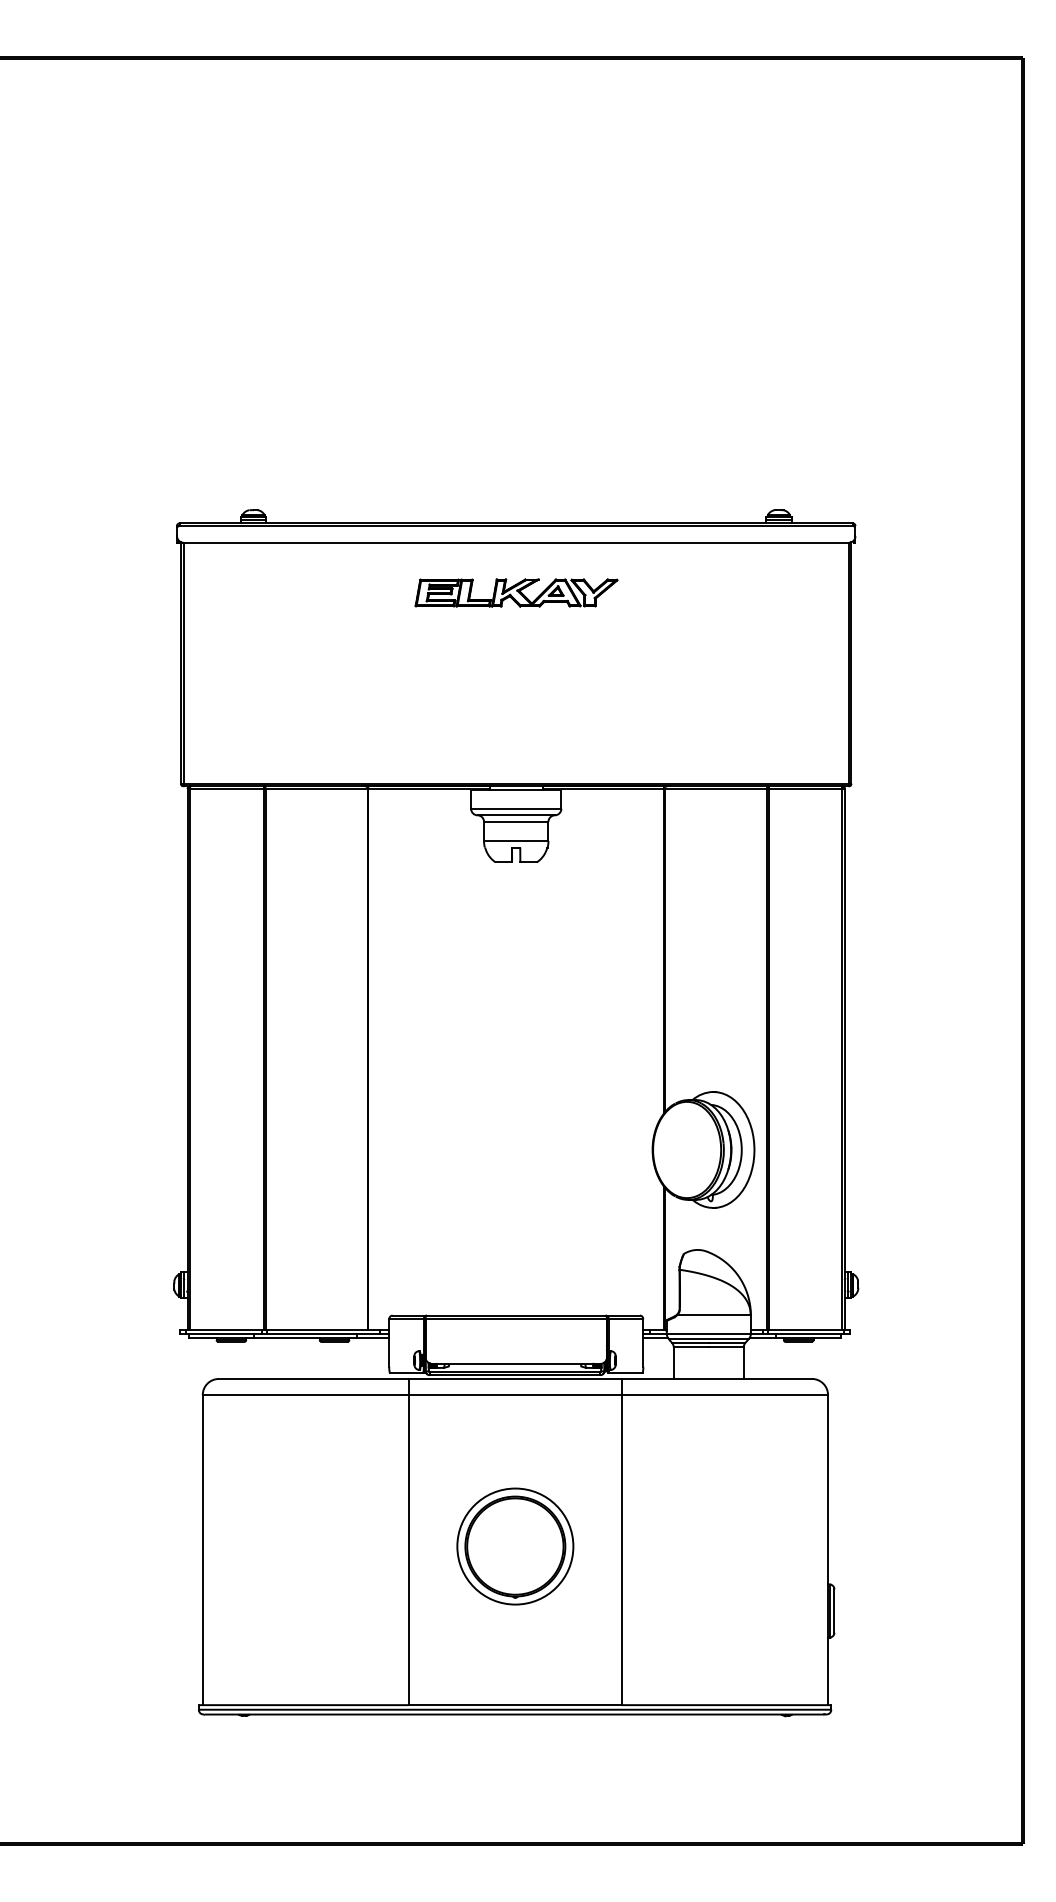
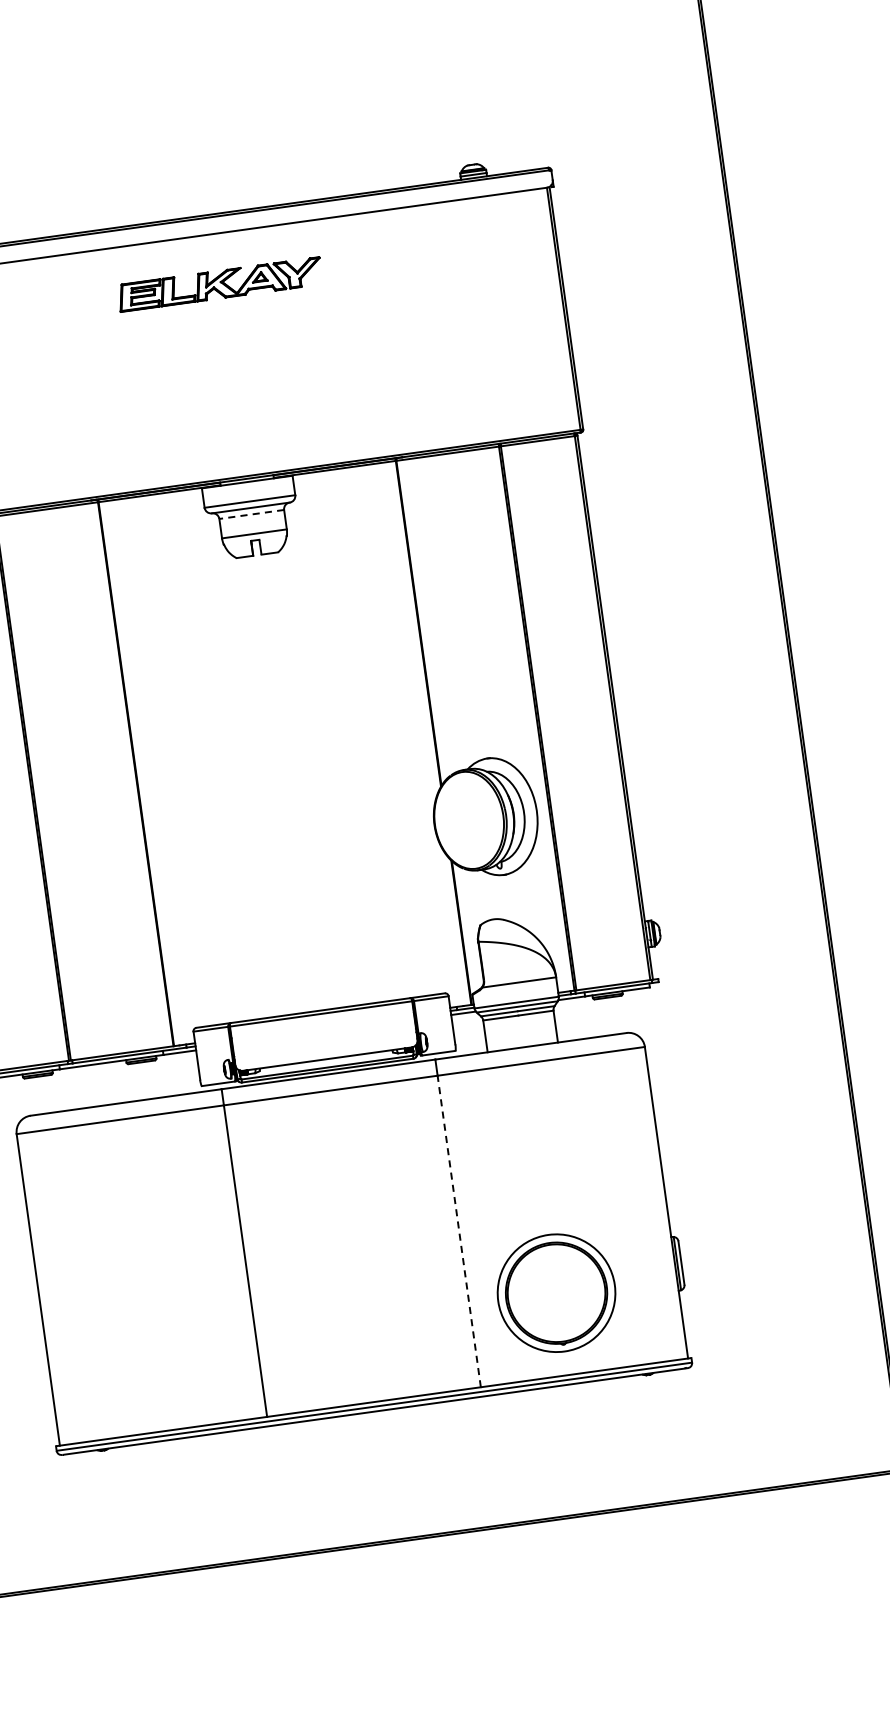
line: (515, 821) -> (250, 514), solid -> dashed
part: (515, 1546) -> (556, 1293), moved
line: (621, 1549) -> (458, 1230), solid -> dashed

